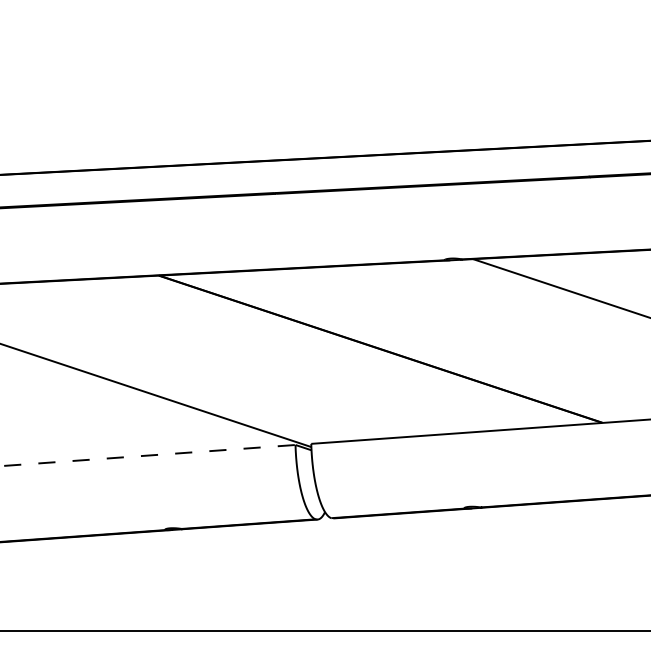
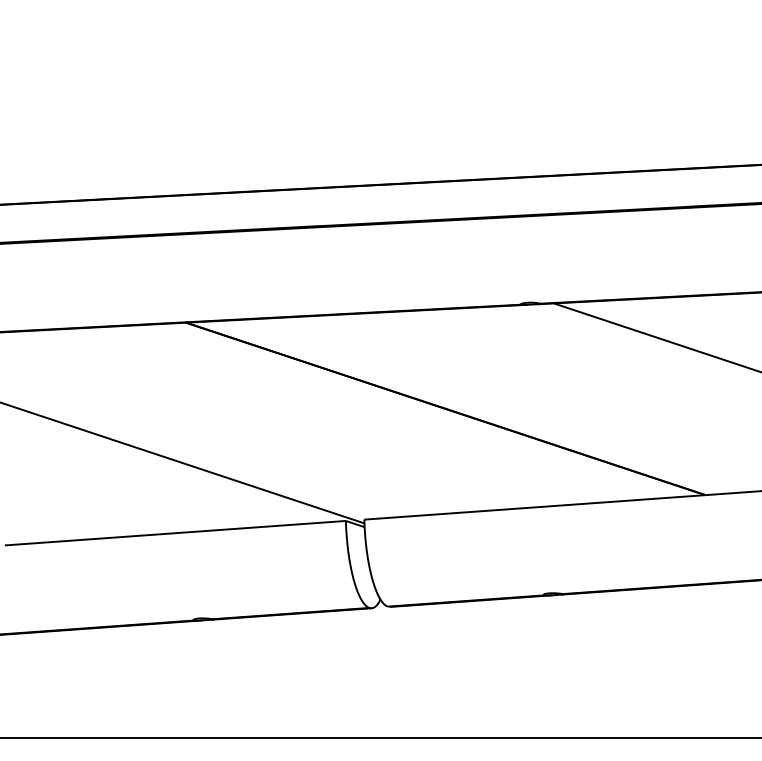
line: (150, 455) -> (176, 533), dashed -> solid

